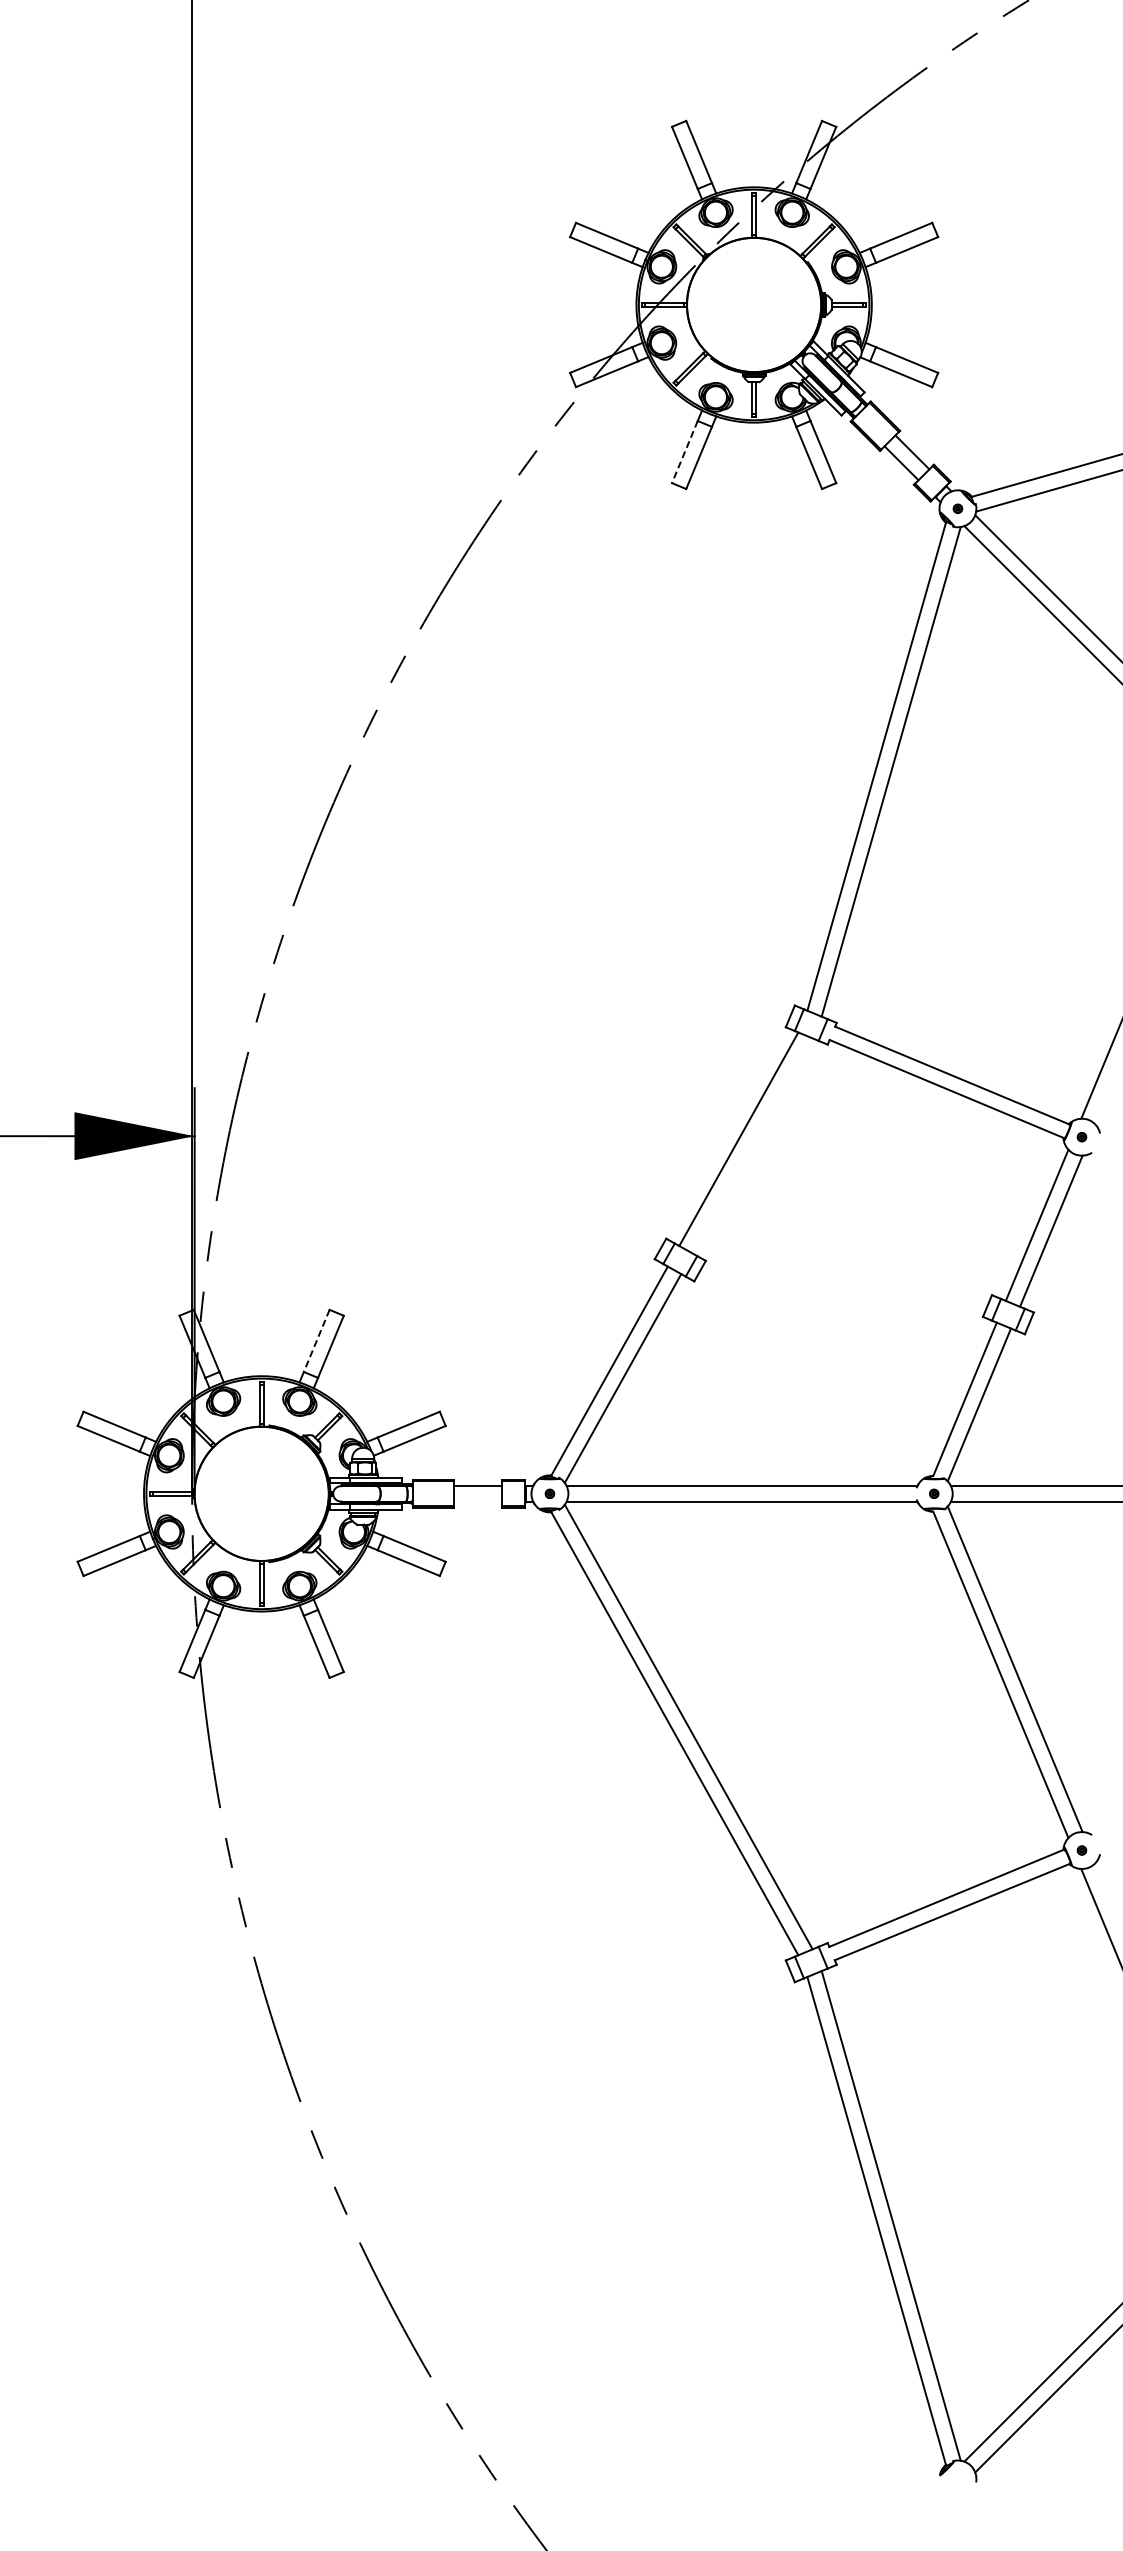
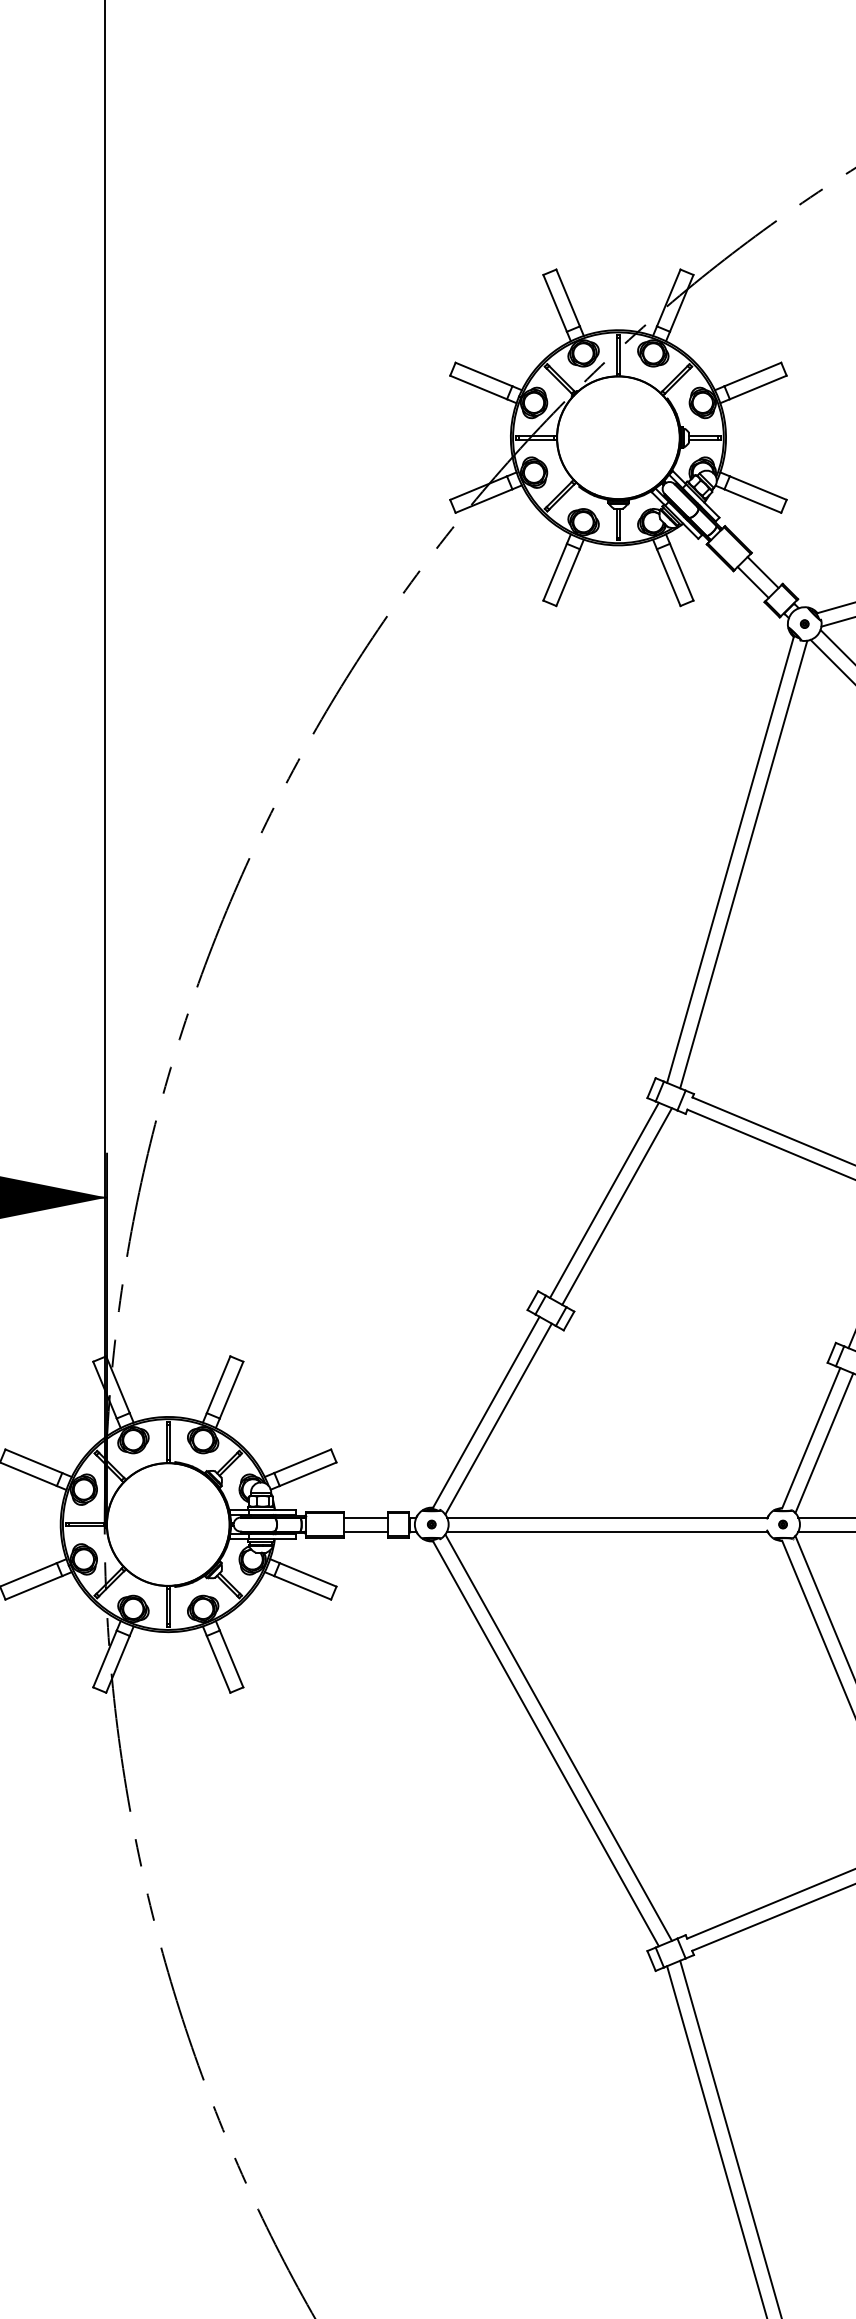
line: (684, 452) -> (554, 572), dashed -> solid
line: (752, 1145) -> (616, 1206), added
line: (316, 1340) -> (218, 1384), dashed -> solid
line: (477, 1501) -> (365, 1531), added

